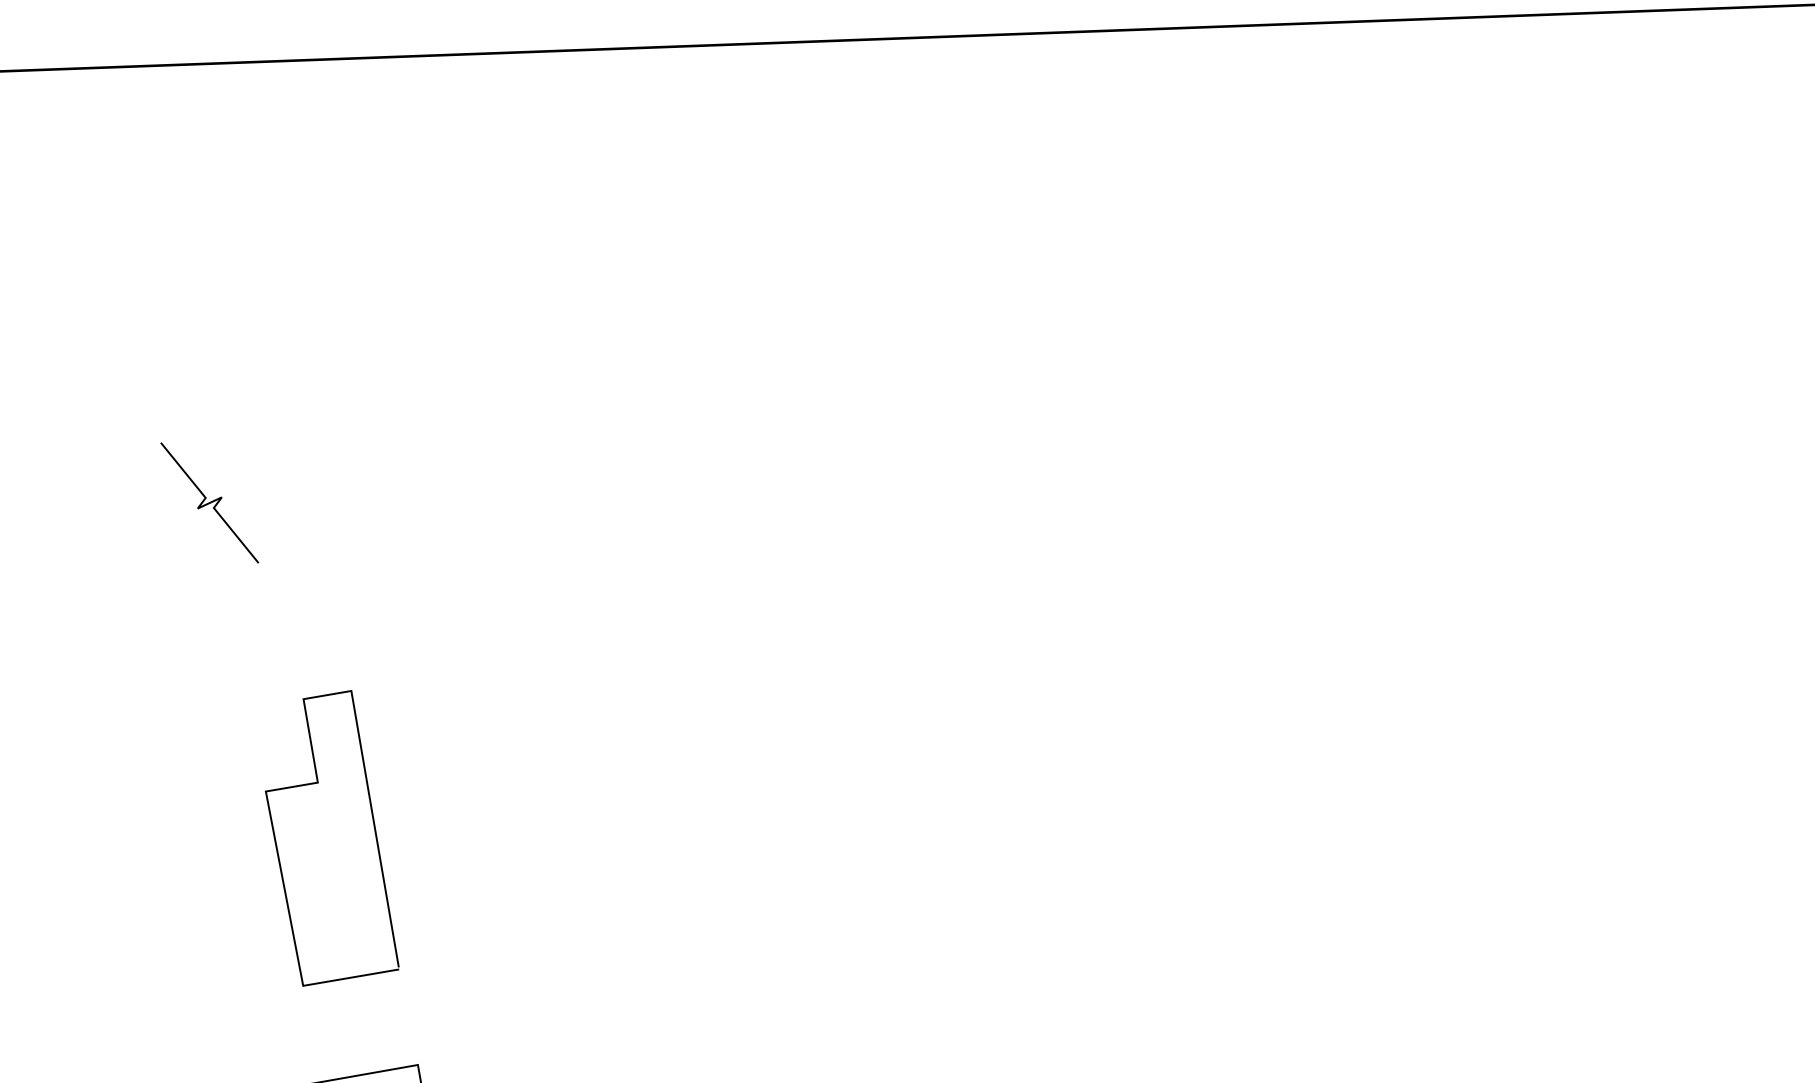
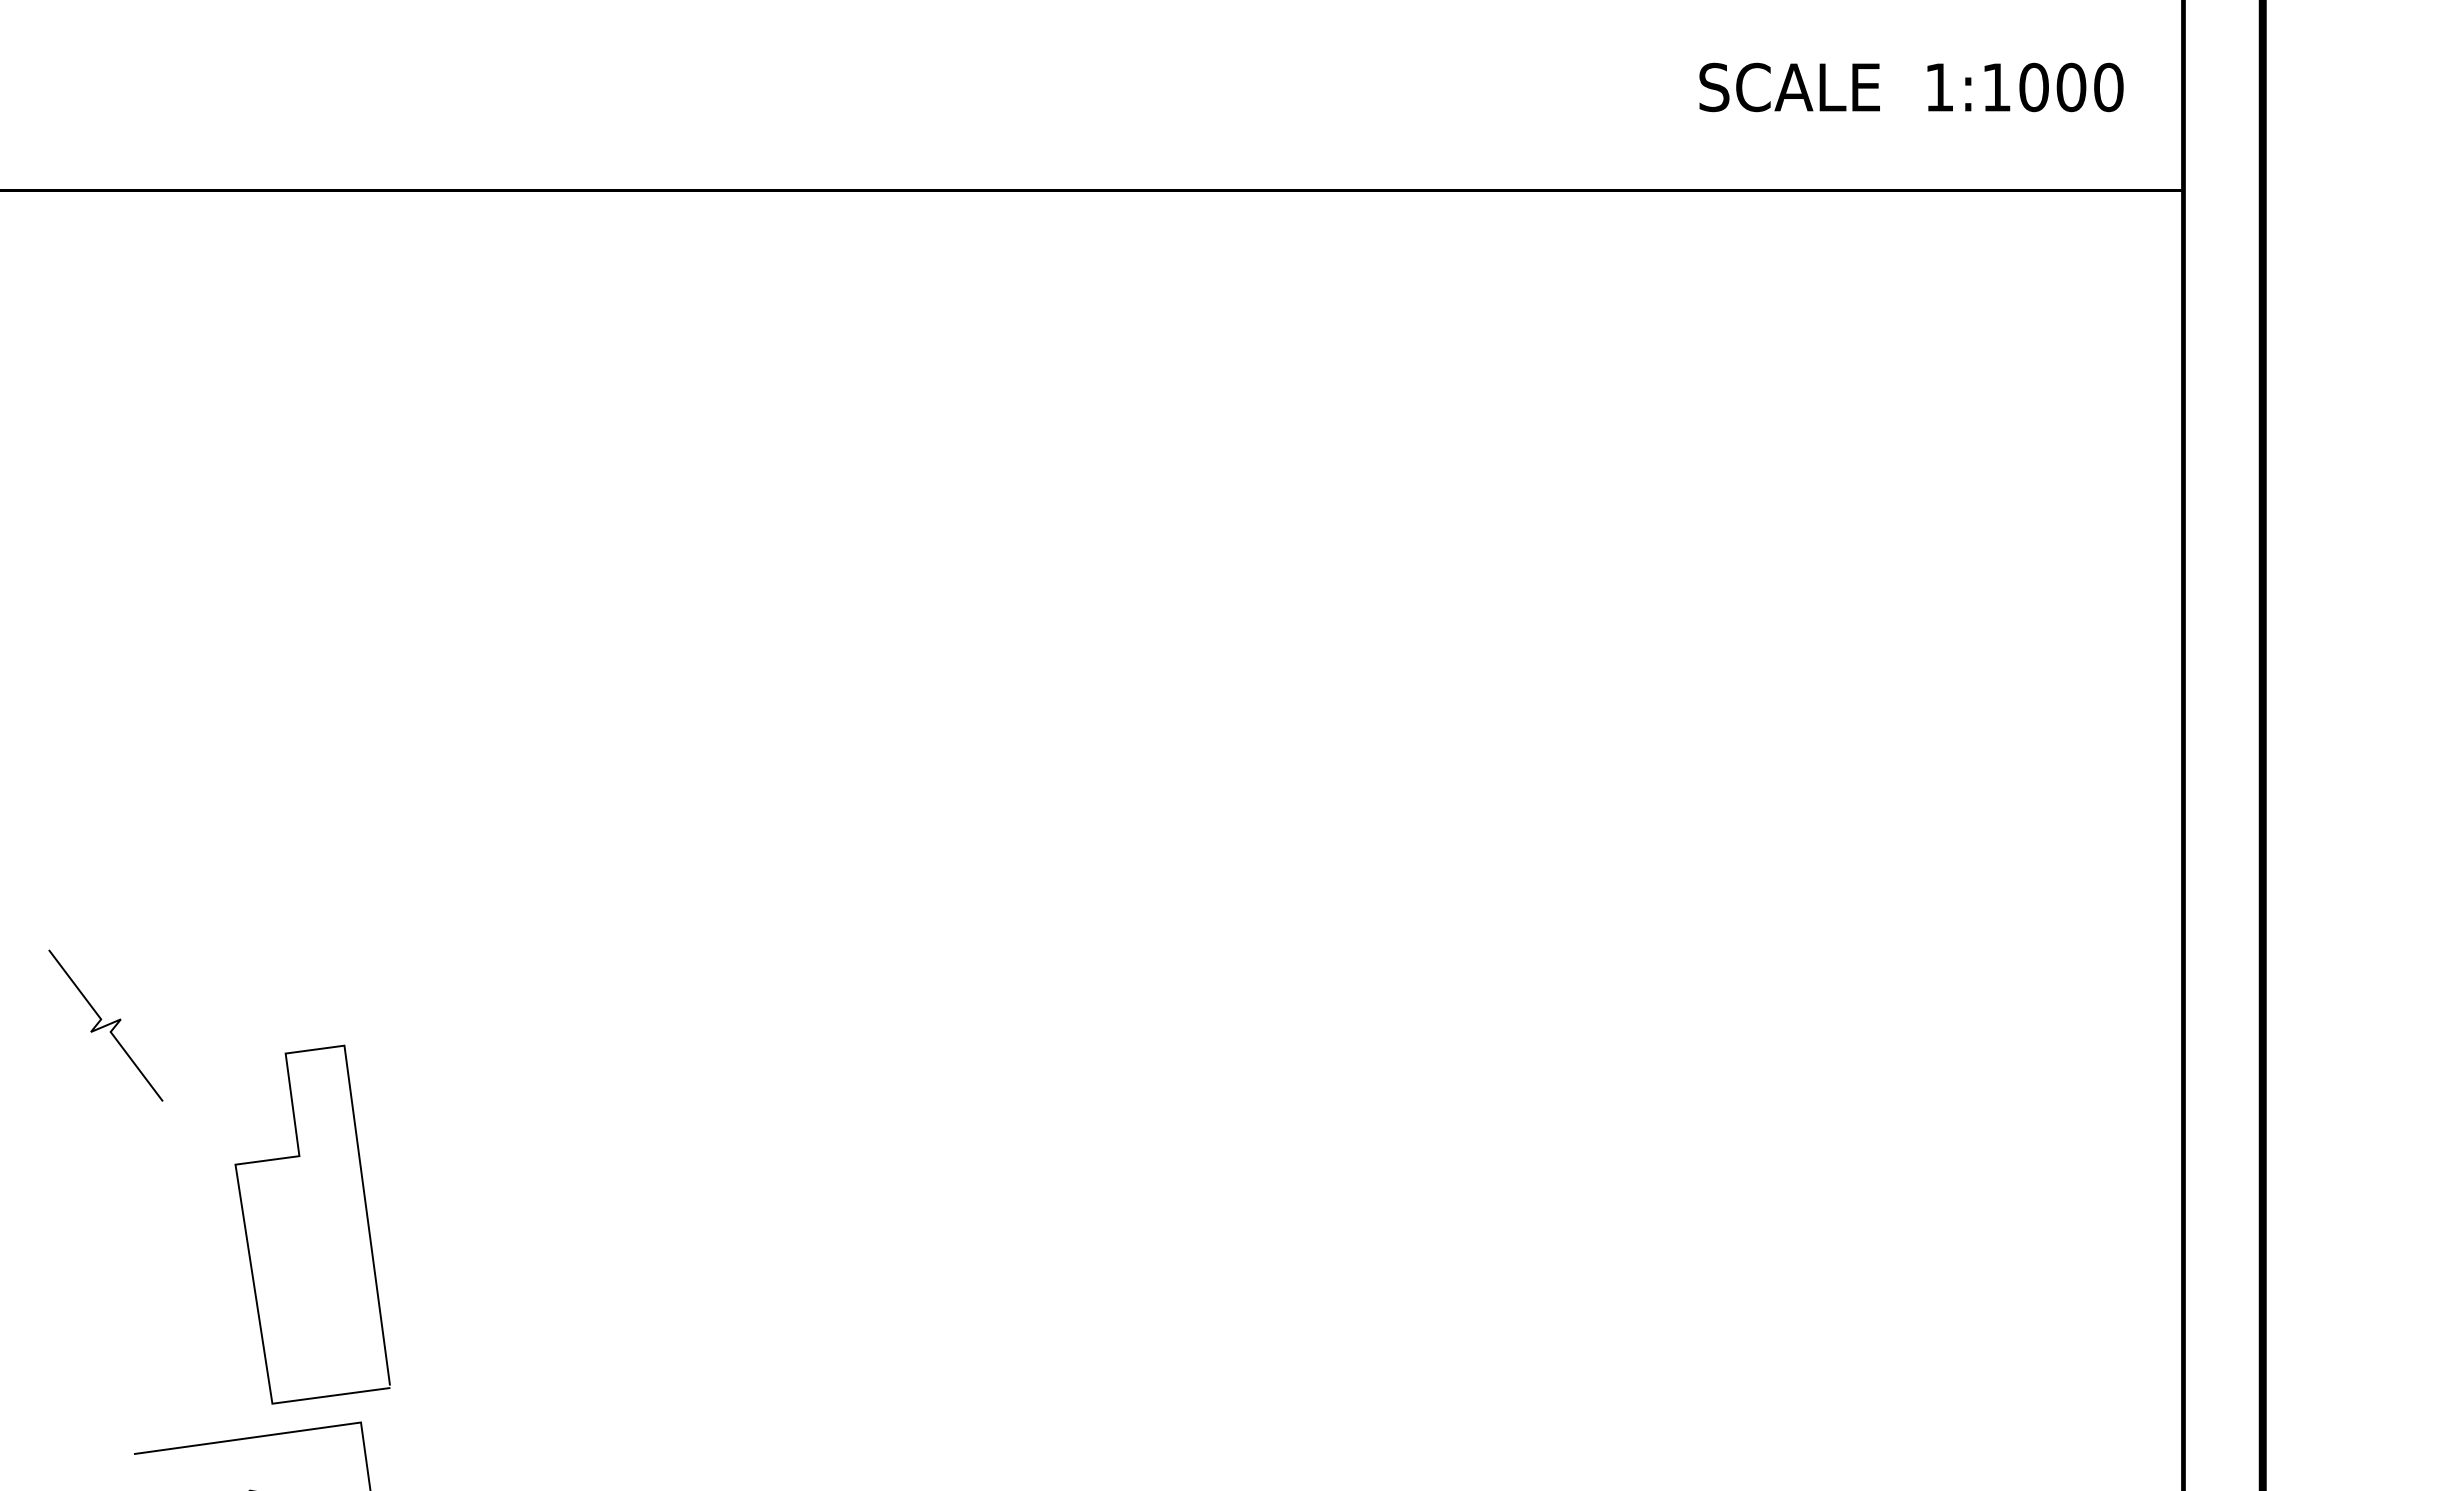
curve: (209, 502) -> (105, 1025), moved
curve: (374, 832) -> (366, 1219), moved

